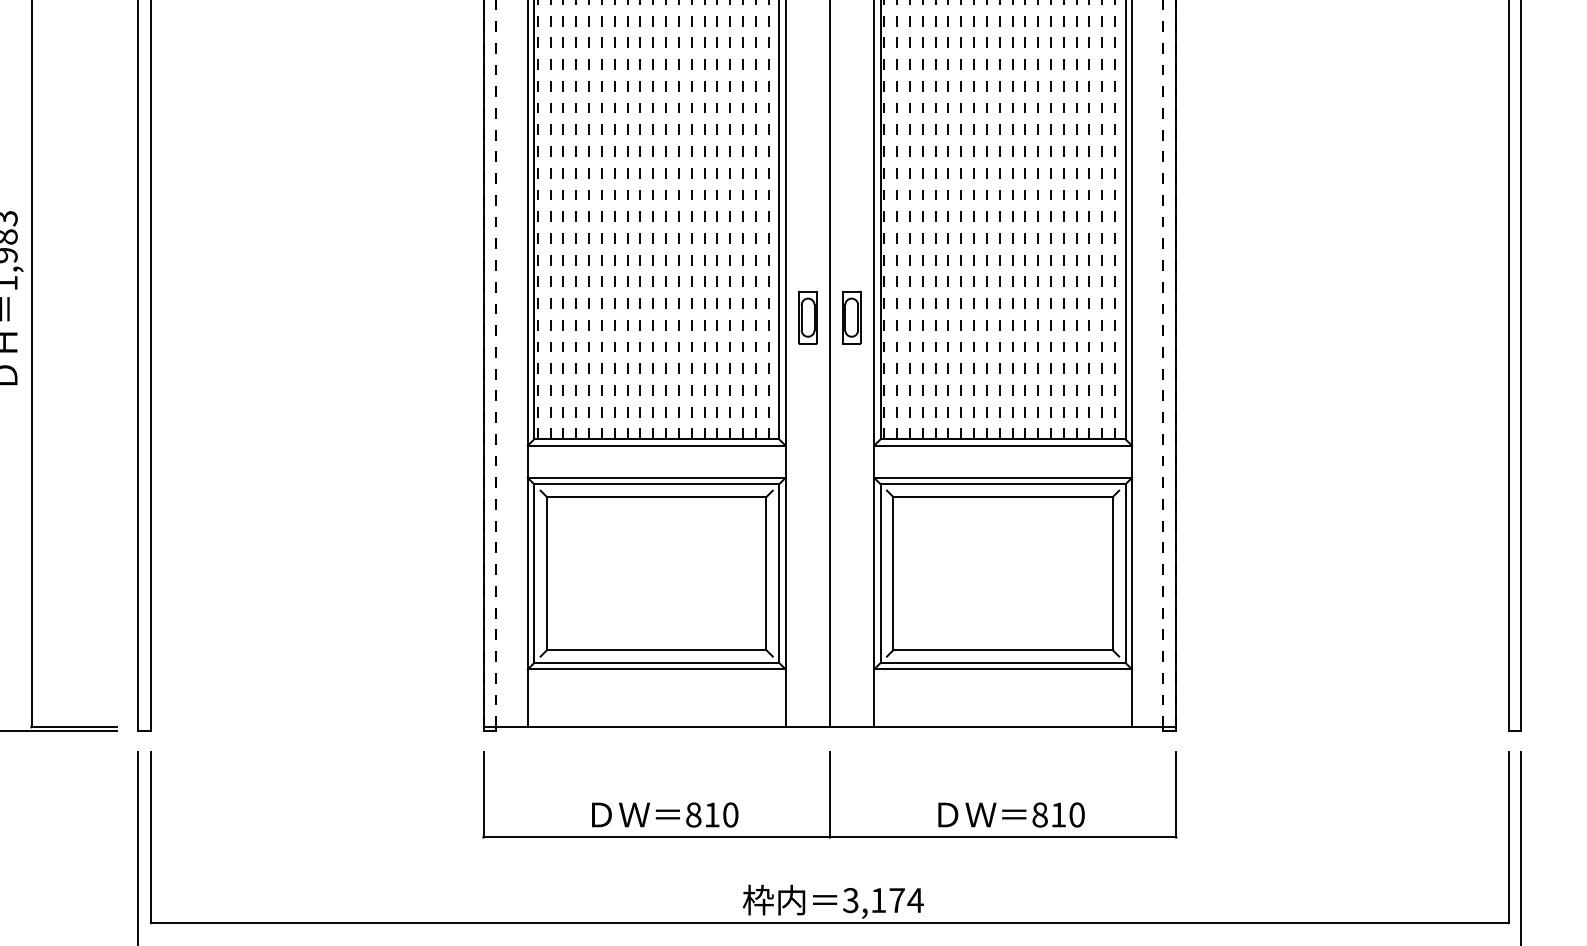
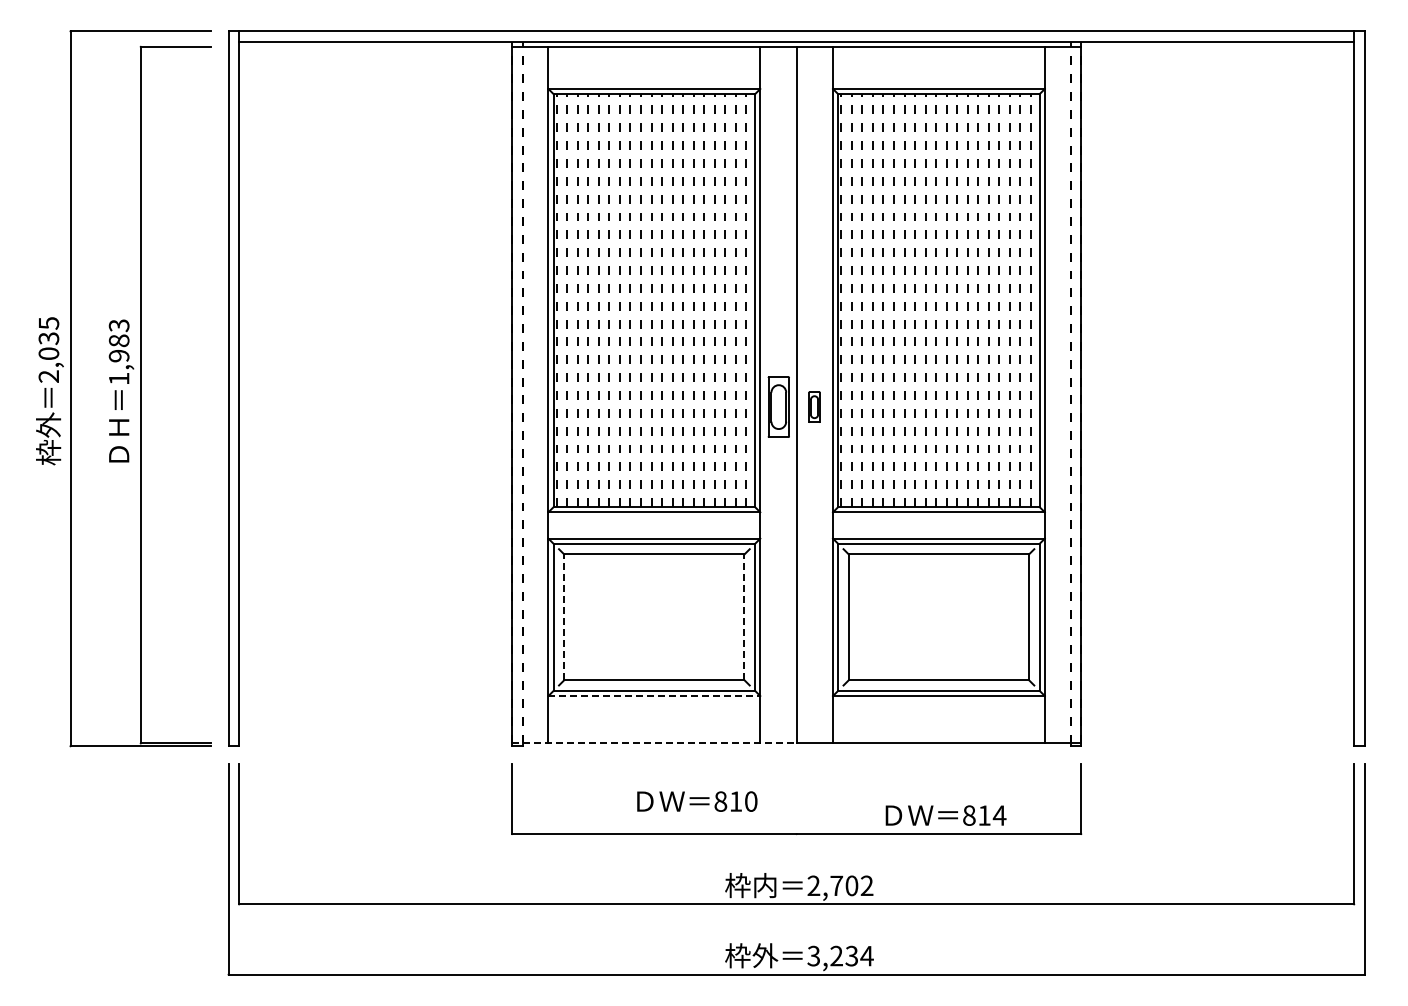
part: (807, 316) -> (778, 406), size x1.4
part: (851, 318) -> (814, 407), size x0.7
line: (547, 573) -> (564, 617), solid -> dashed
line: (766, 573) -> (744, 617), solid -> dashed
line: (656, 669) -> (654, 696), solid -> dashed
line: (656, 727) -> (654, 743), solid -> dashed
line: (829, 794) -> (796, 798), removed
text: (665, 814) -> (697, 801), moved
text: (1076, 814) -> (999, 815), 810 -> 814
text: (883, 900) -> (840, 885), 3,174 -> 2,702

